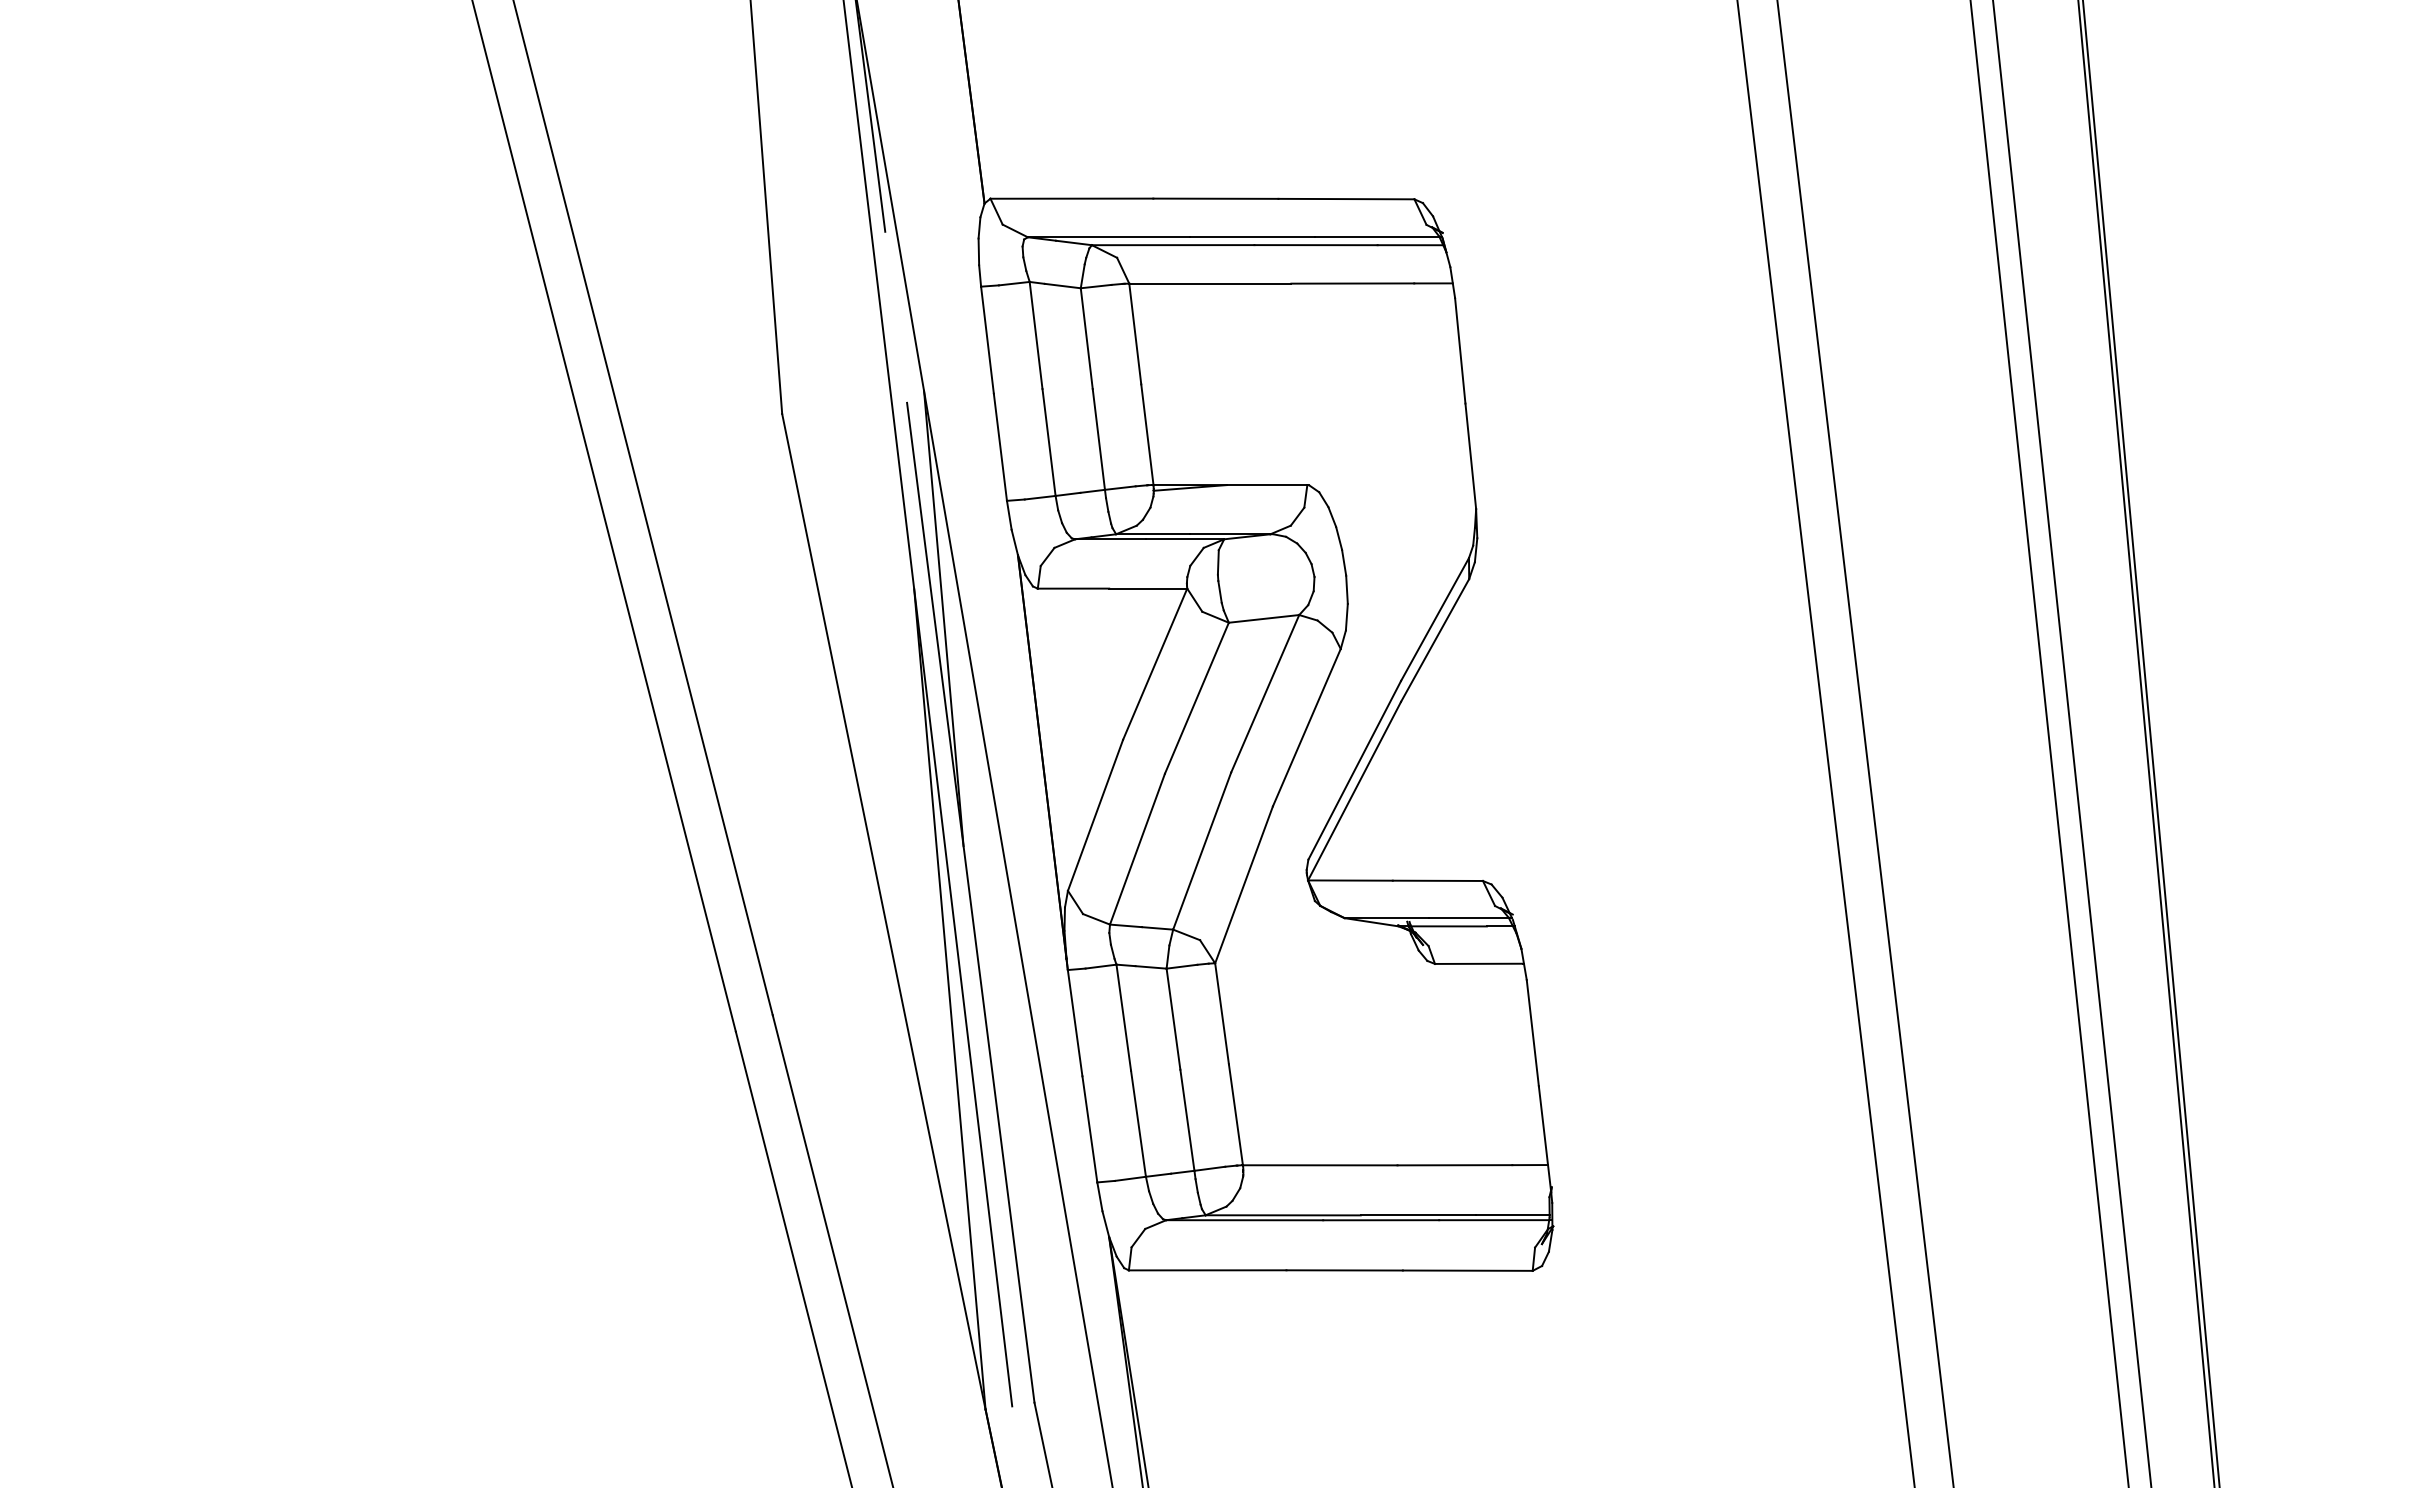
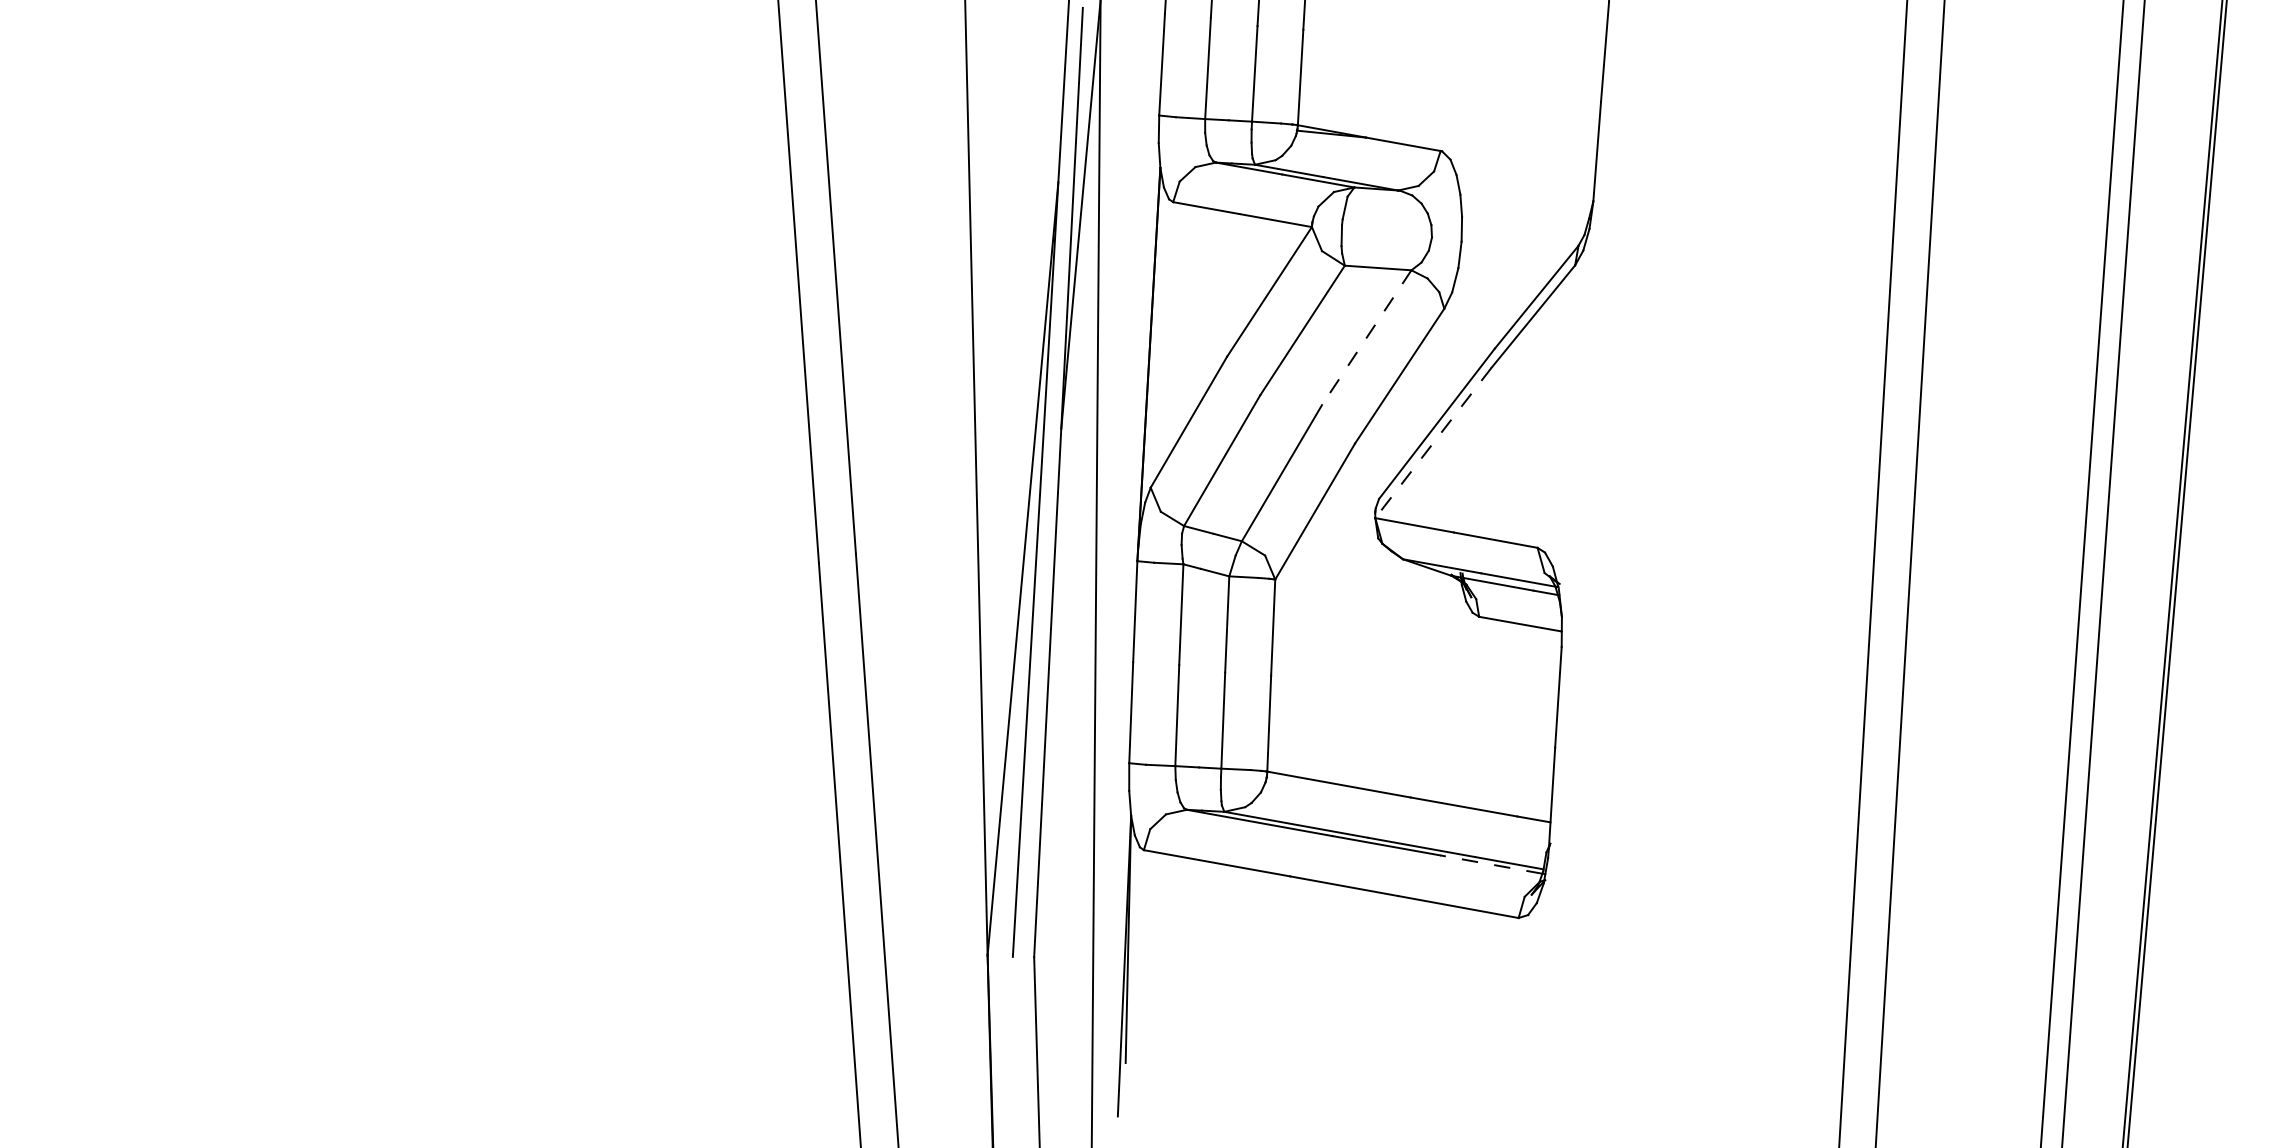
line: (1265, 693) -> (1367, 337), solid -> dashed
line: (1354, 791) -> (1433, 443), solid -> dashed
line: (1493, 1220) -> (1490, 864), solid -> dashed

